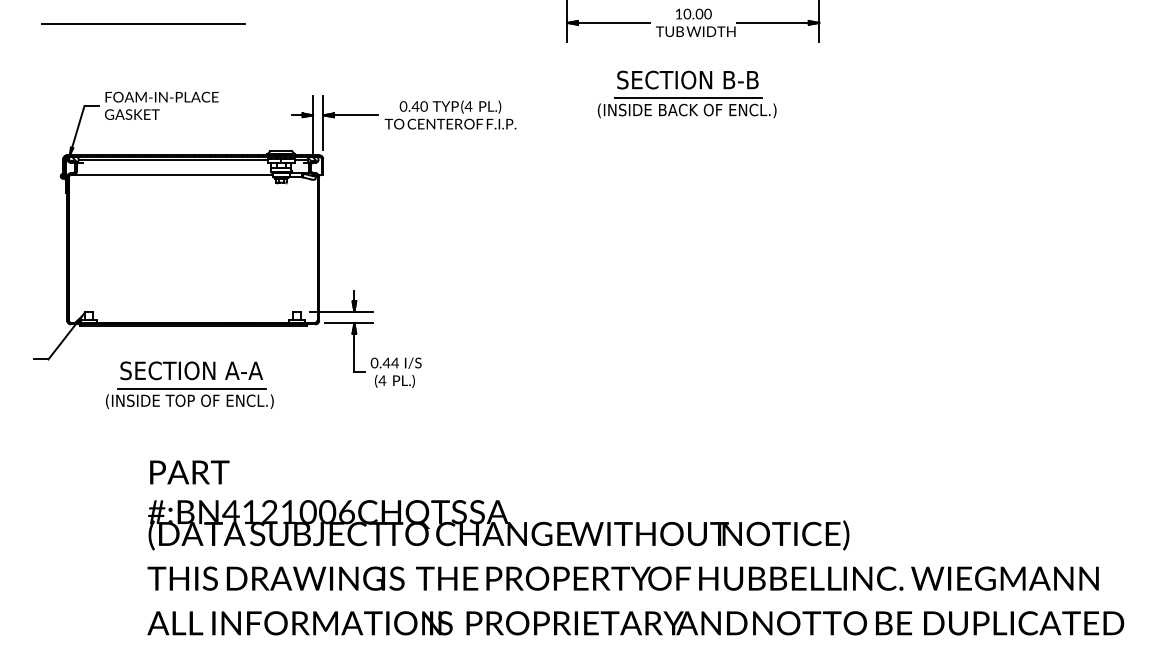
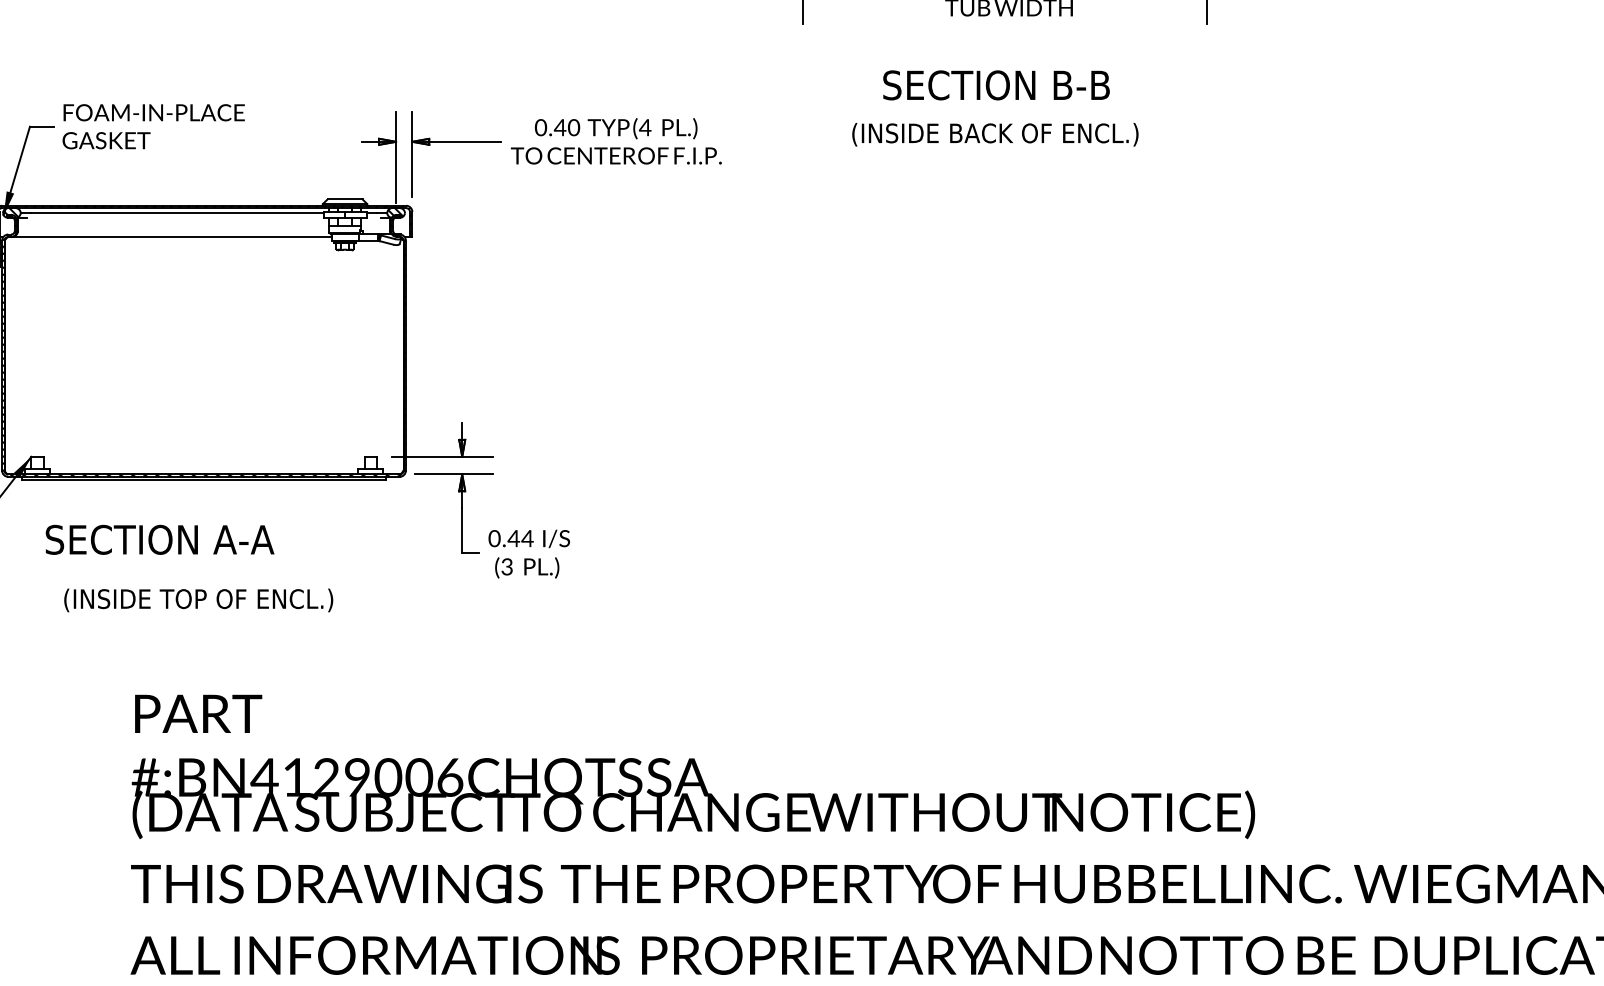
line: (688, 98) -> (997, 114), removed
text: (191, 370) -> (159, 539), moved
text: (382, 380) -> (507, 566), (4 -> (3
line: (191, 388) -> (201, 579), removed
text: (288, 511) -> (356, 776), #:BN4121006CHQTSSA -> #:BN4129006CHQTSSA

